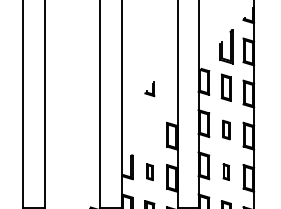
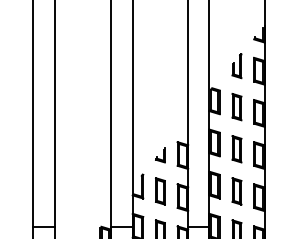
part: (225, 47) -> (236, 66), size x0.71
part: (149, 89) -> (160, 155), moved
part: (225, 130) -> (236, 149), size x1.43
part: (149, 172) -> (160, 191), size x1.67
part: (225, 172) -> (236, 191), size x1.67

